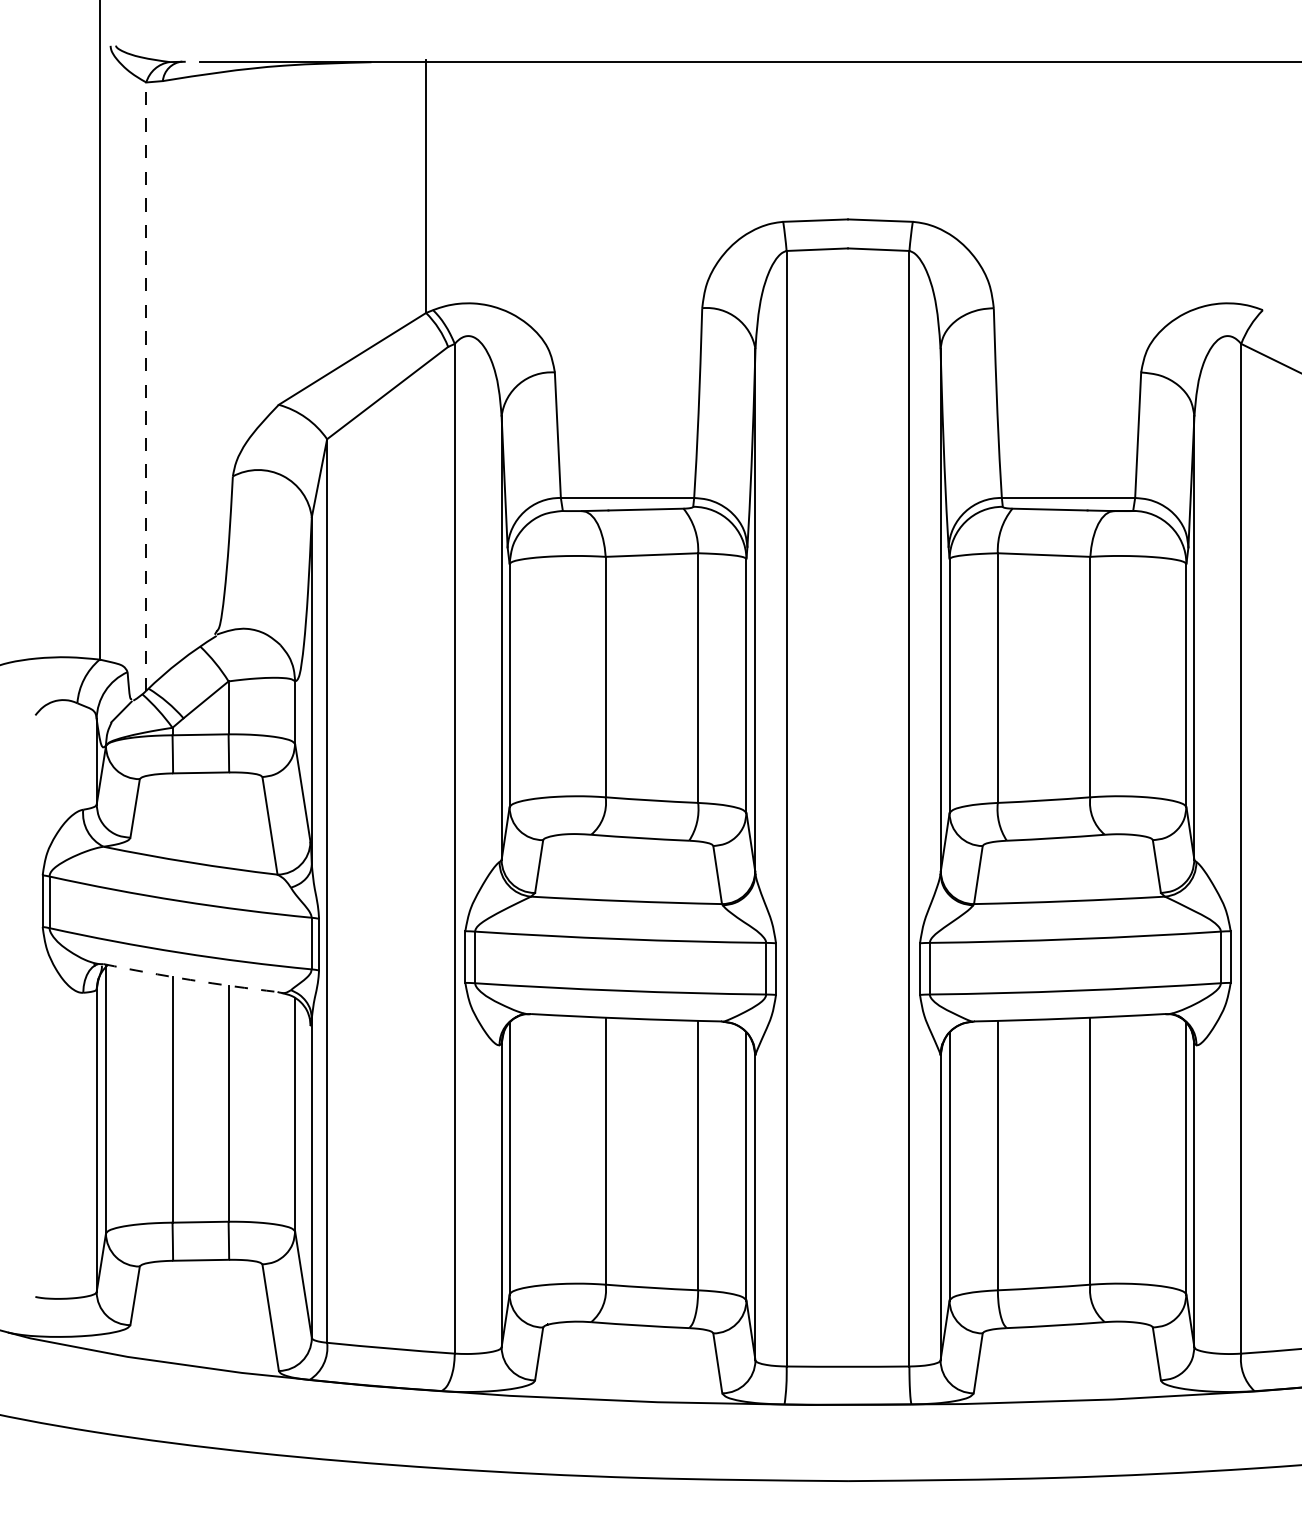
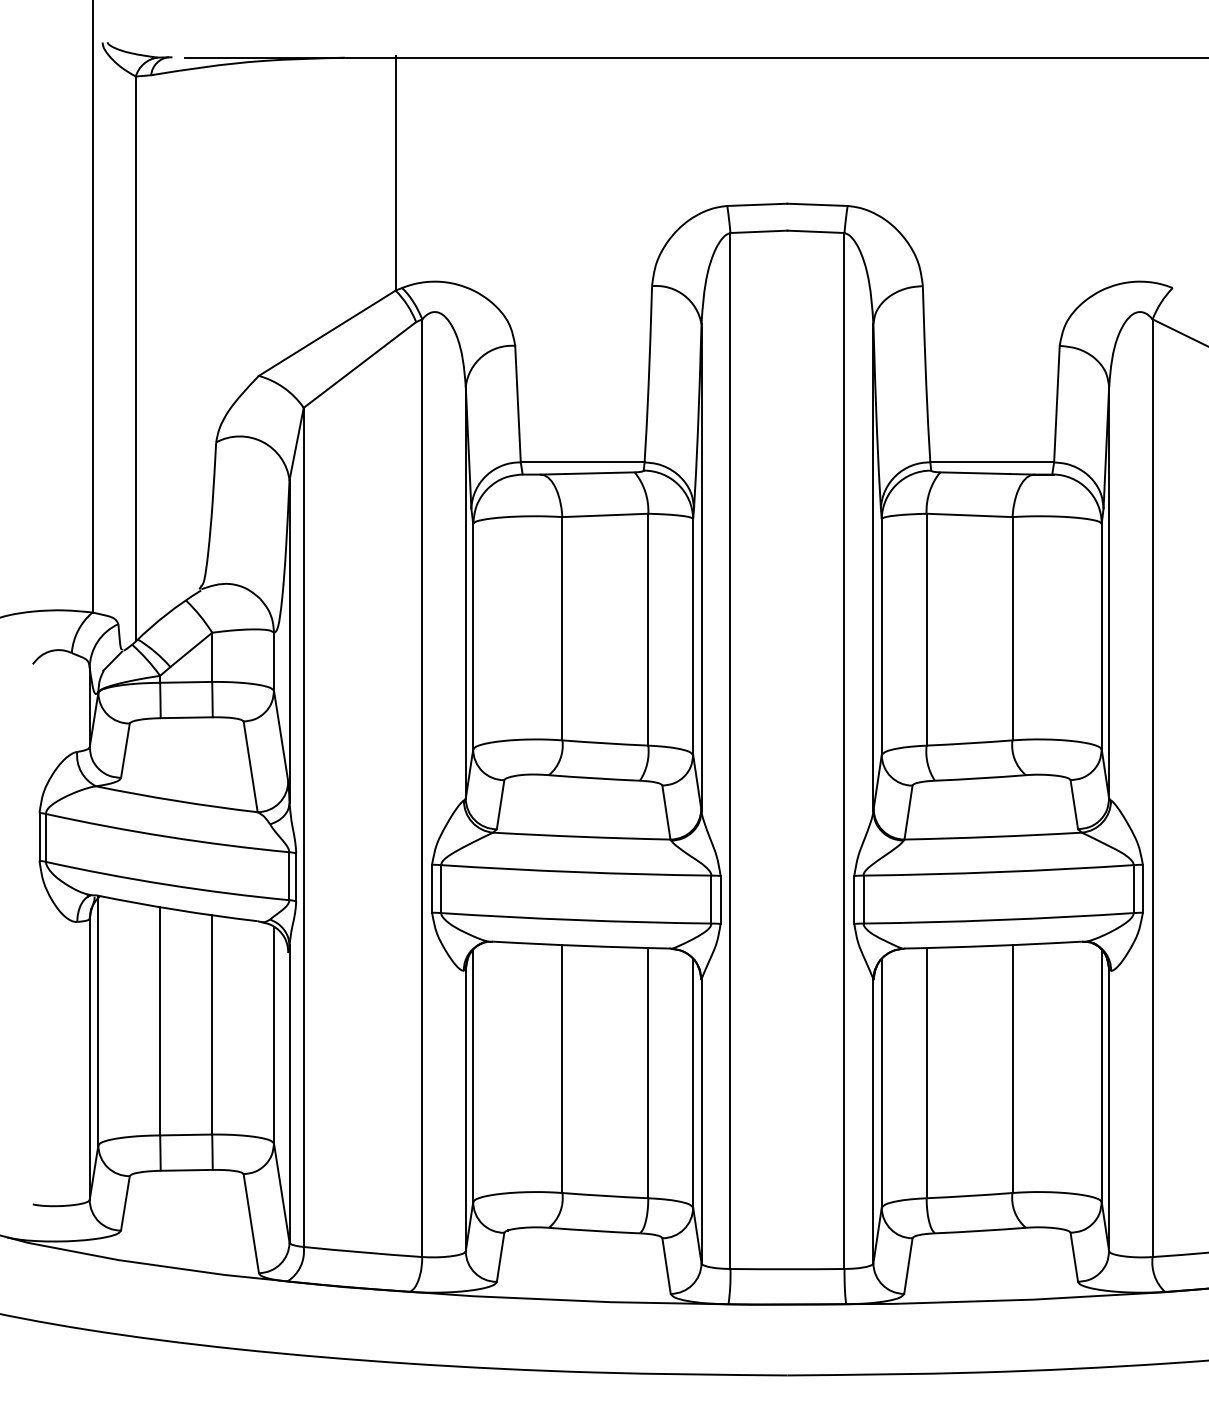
line: (145, 386) -> (135, 358), dashed -> solid
arc: (190, 979) -> (176, 909), dashed -> solid

